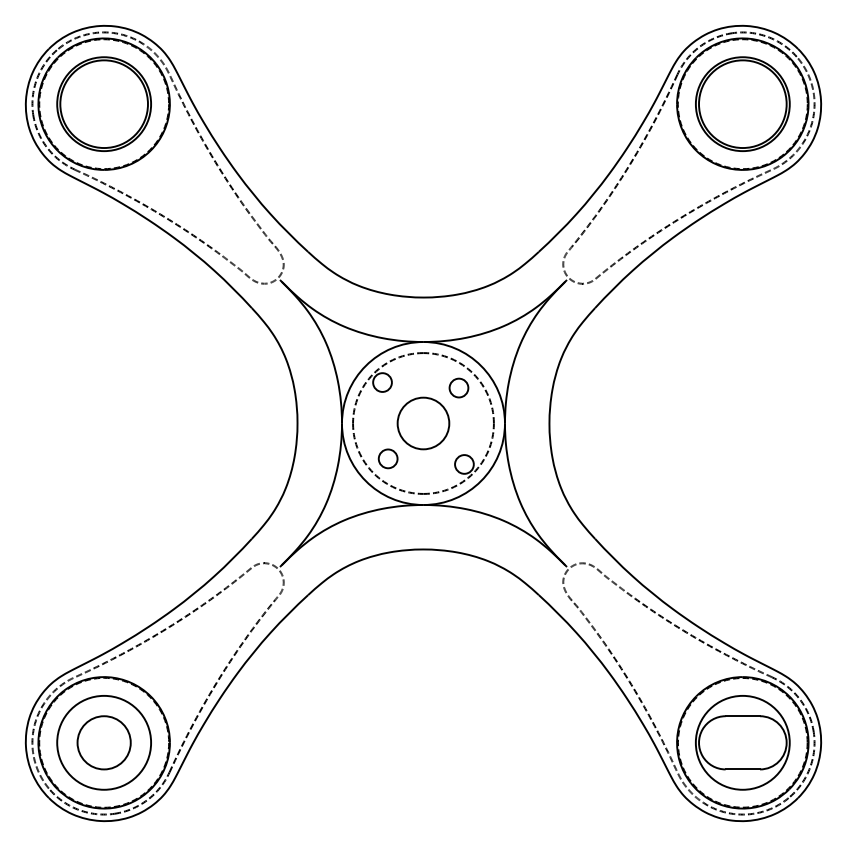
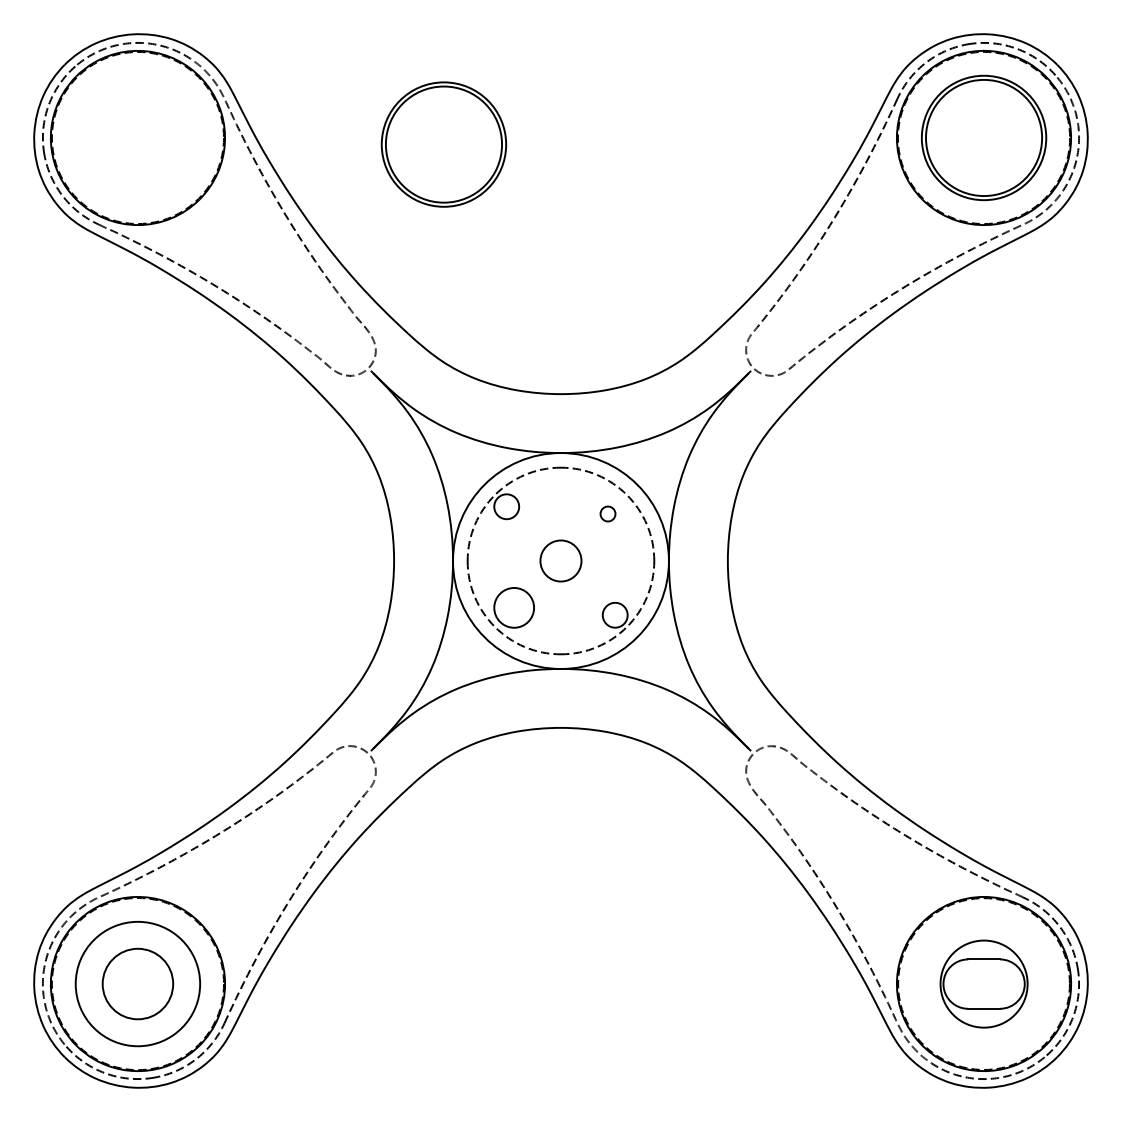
part: (103, 103) -> (443, 143), moved
circle: (458, 387) -> (607, 513), size x0.6
circle: (423, 423) -> (561, 561), size x0.6
circle: (387, 458) -> (513, 607), size x1.6
part: (742, 742) -> (983, 983), size x0.7

